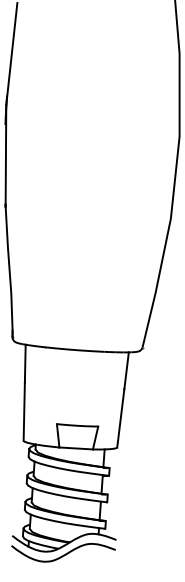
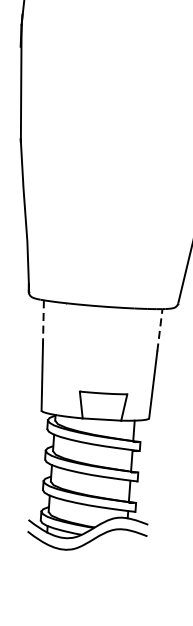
line: (25, 364) -> (43, 323), solid -> dashed
line: (126, 370) -> (159, 329), solid -> dashed

